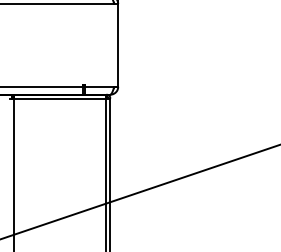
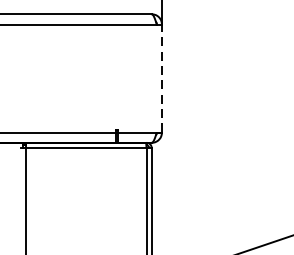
line: (118, 44) -> (162, 77), solid -> dashed

